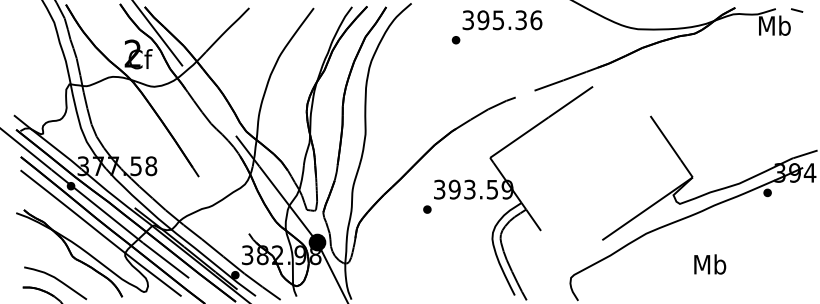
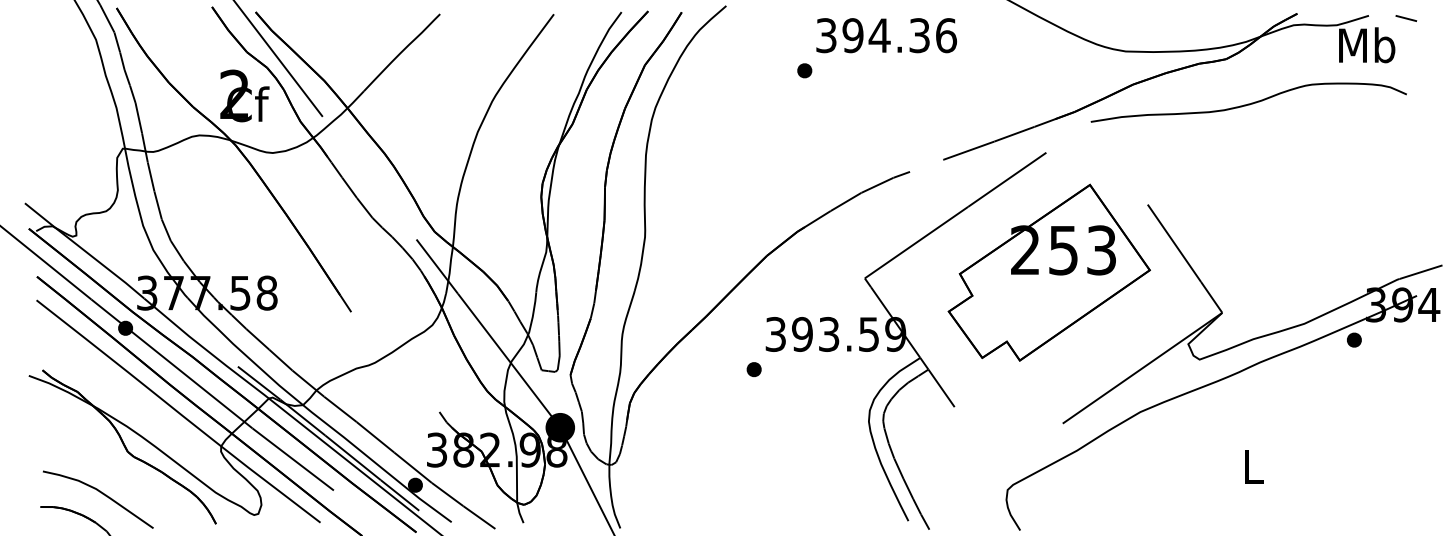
text: (498, 20) -> (879, 36), 395.36 -> 394.36
curve: (707, 58) -> (1248, 103), added
part: (594, 154) -> (1048, 272), added
text: (710, 264) -> (1253, 466), Mb -> L

